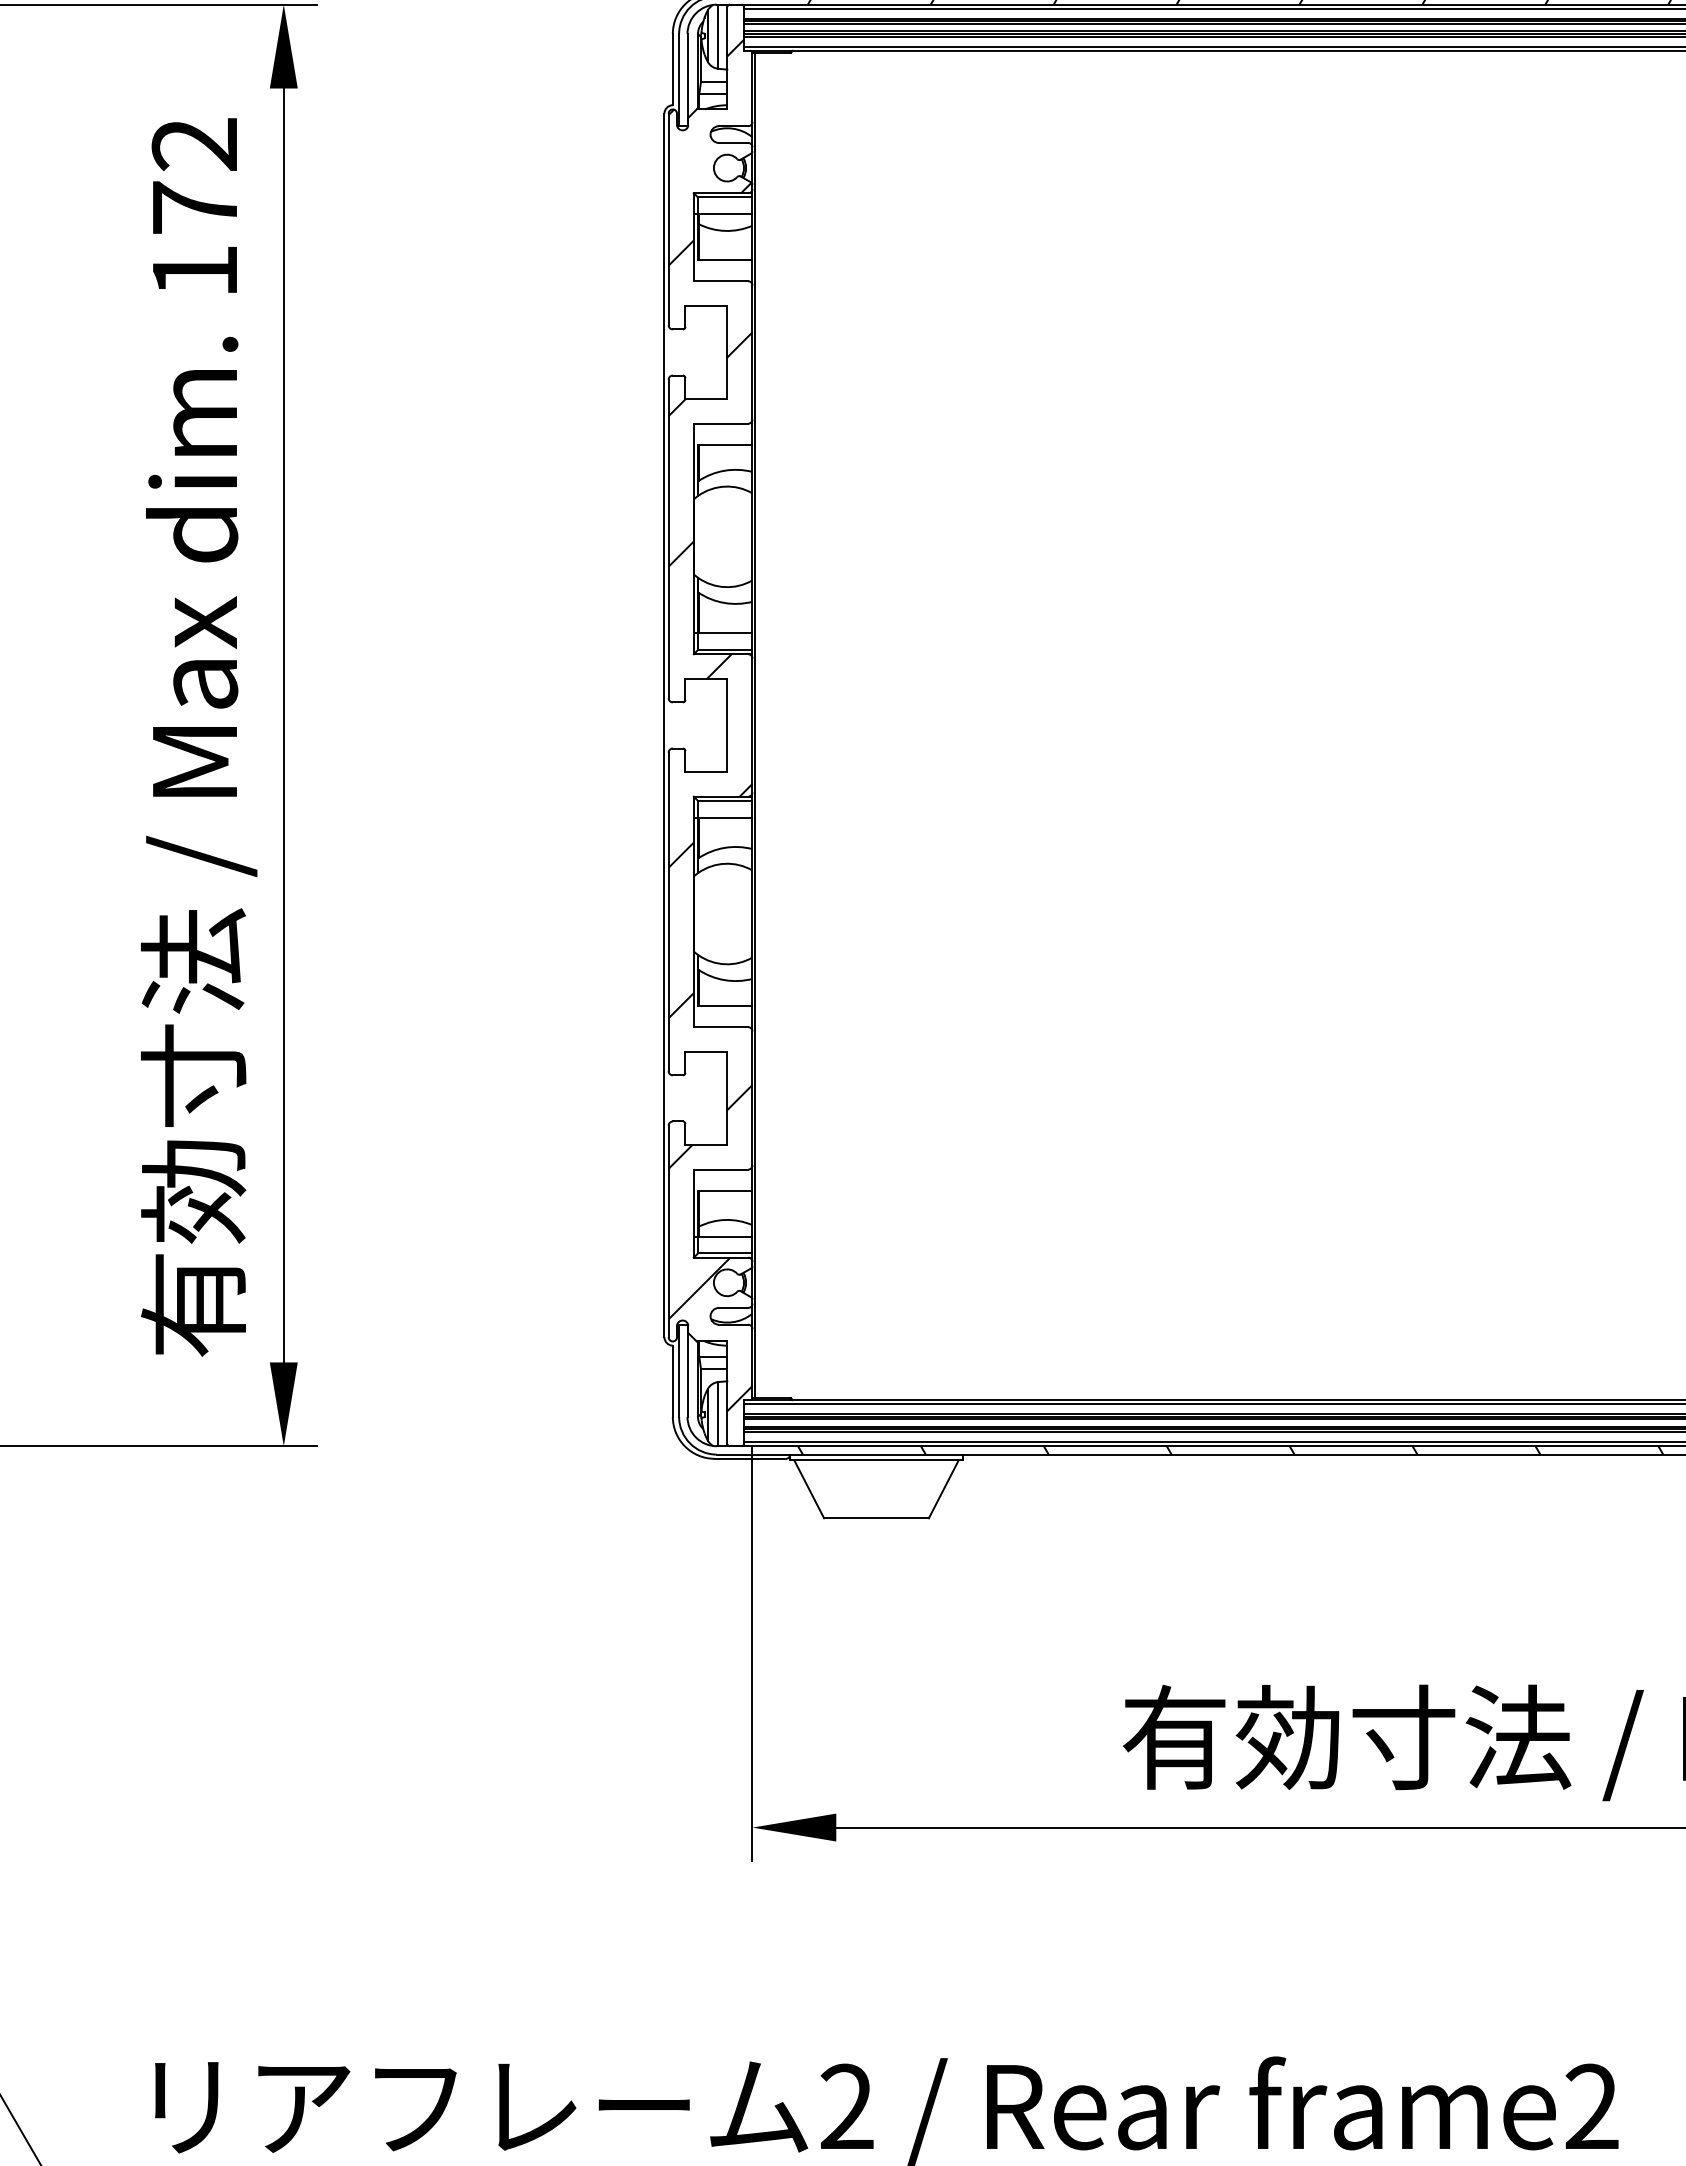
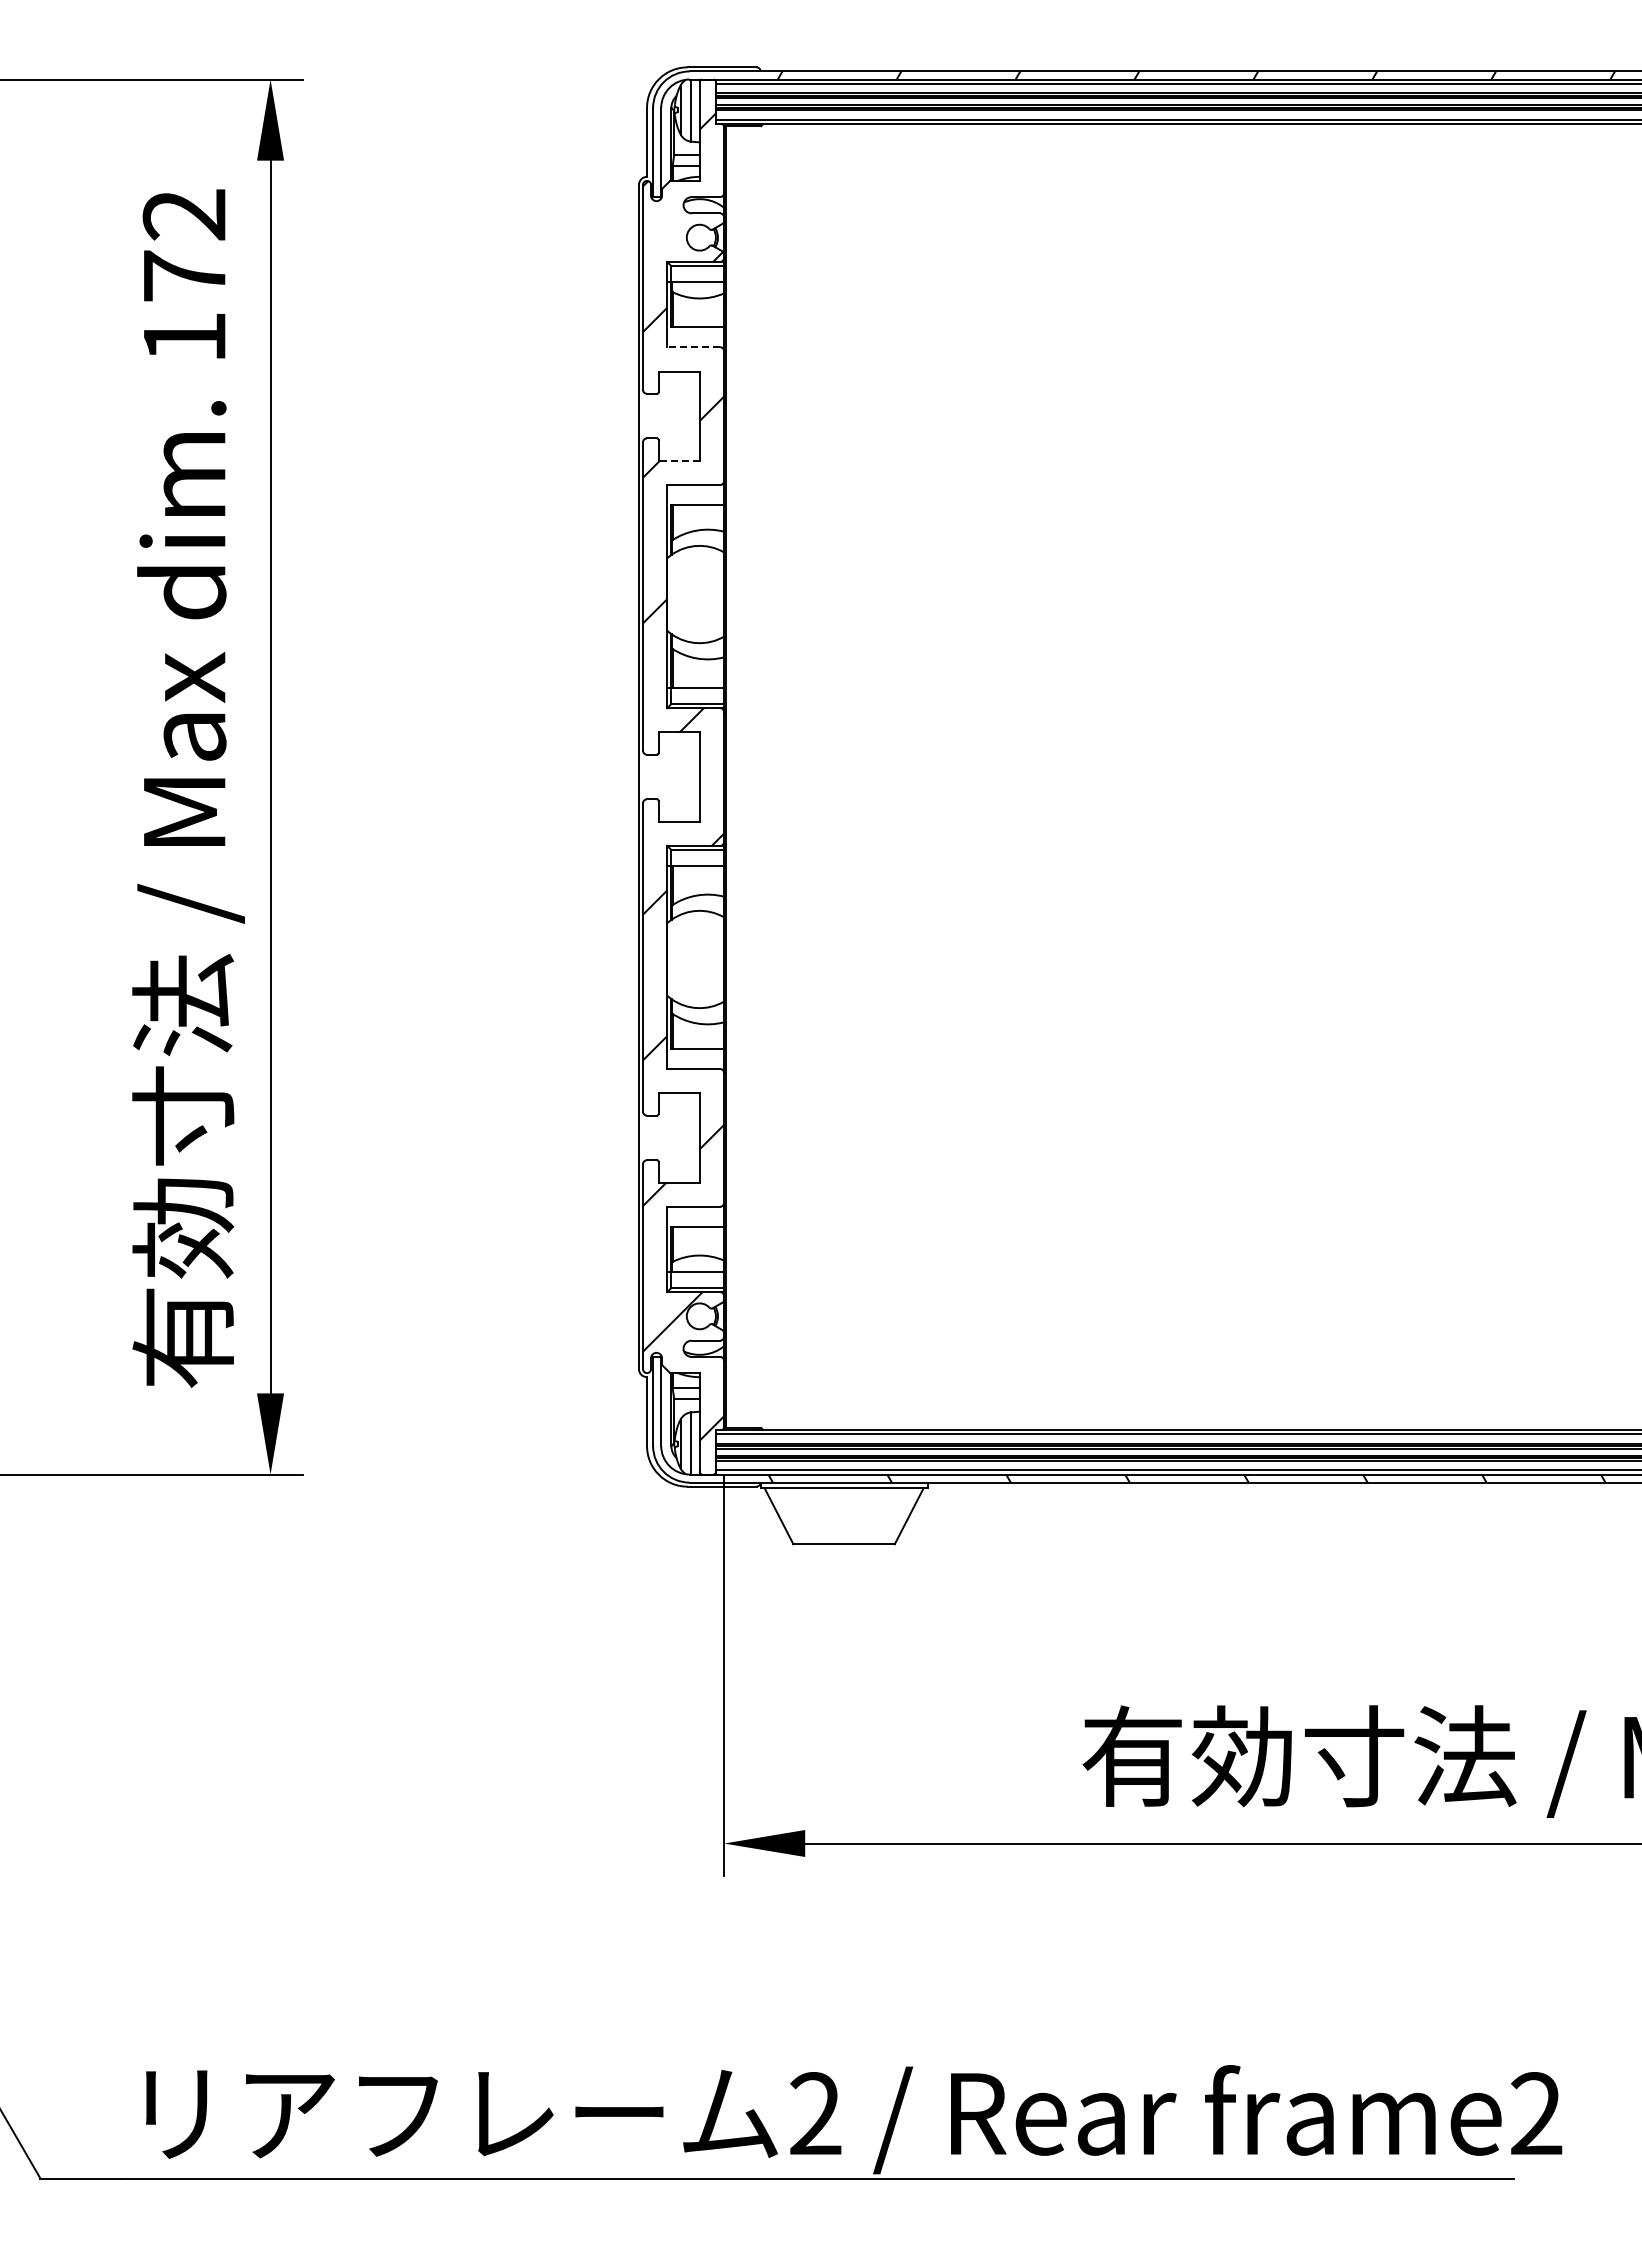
line: (720, 281) -> (693, 347), solid -> dashed
line: (705, 398) -> (678, 460), solid -> dashed

